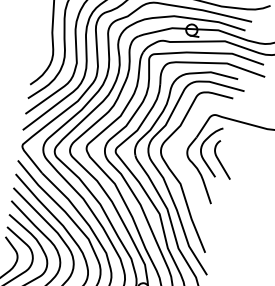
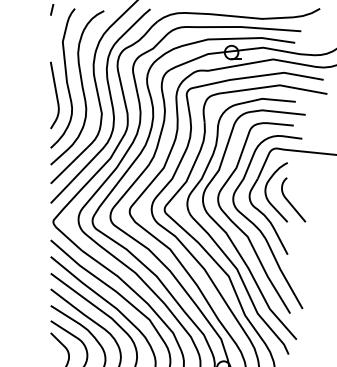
curve: (41, 41) -> (55, 95), added
curve: (192, 179) -> (260, 229), added

